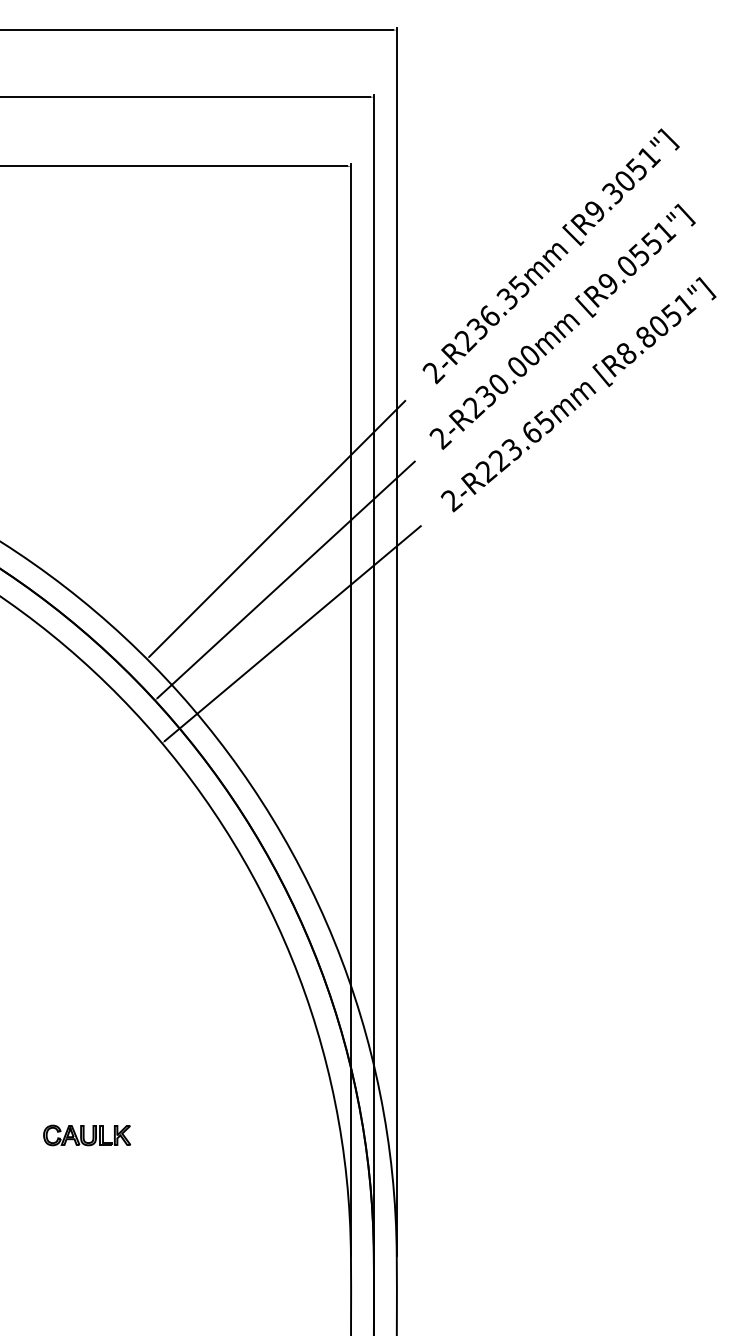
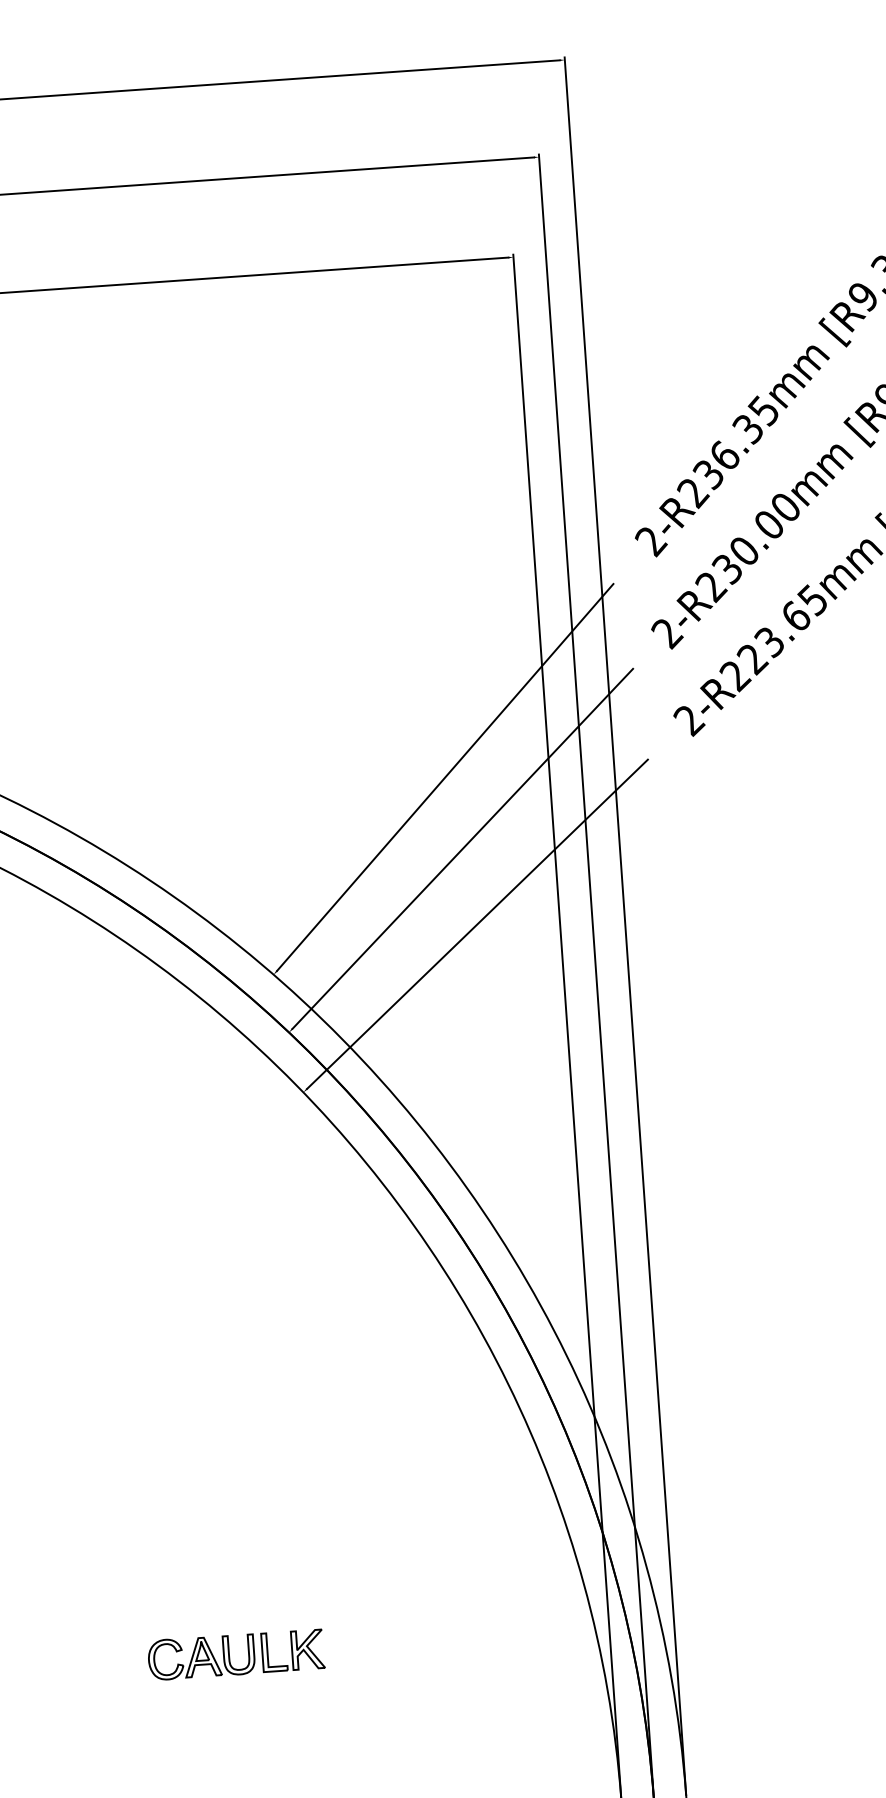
part: (86, 1135) -> (235, 1654), size x1.43

